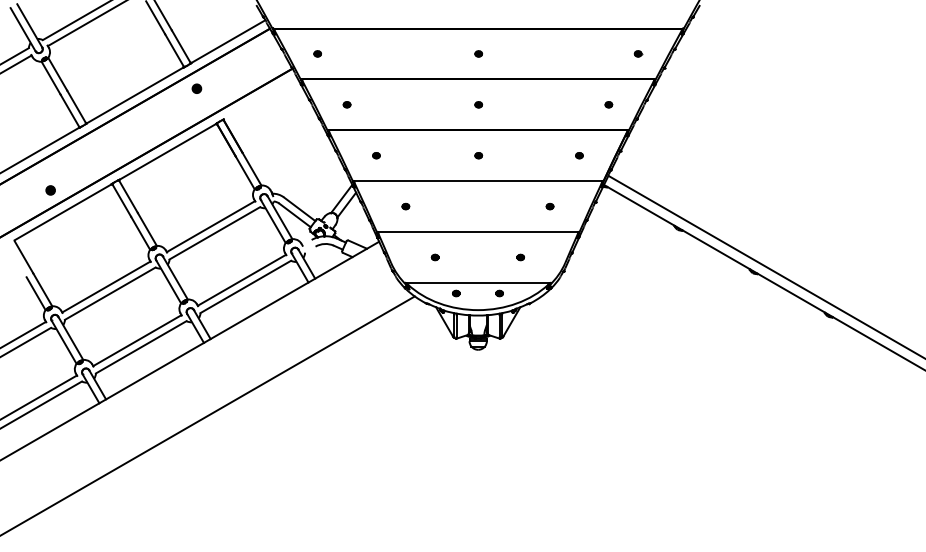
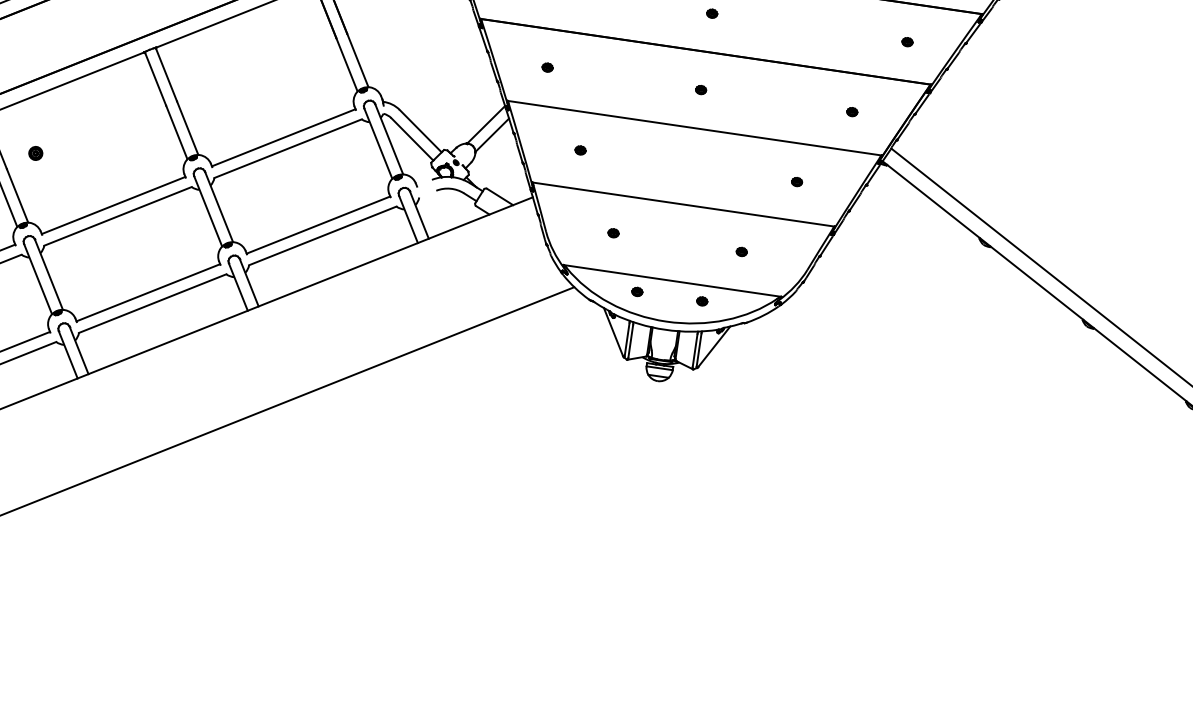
part: (50, 190) -> (35, 153), moved

